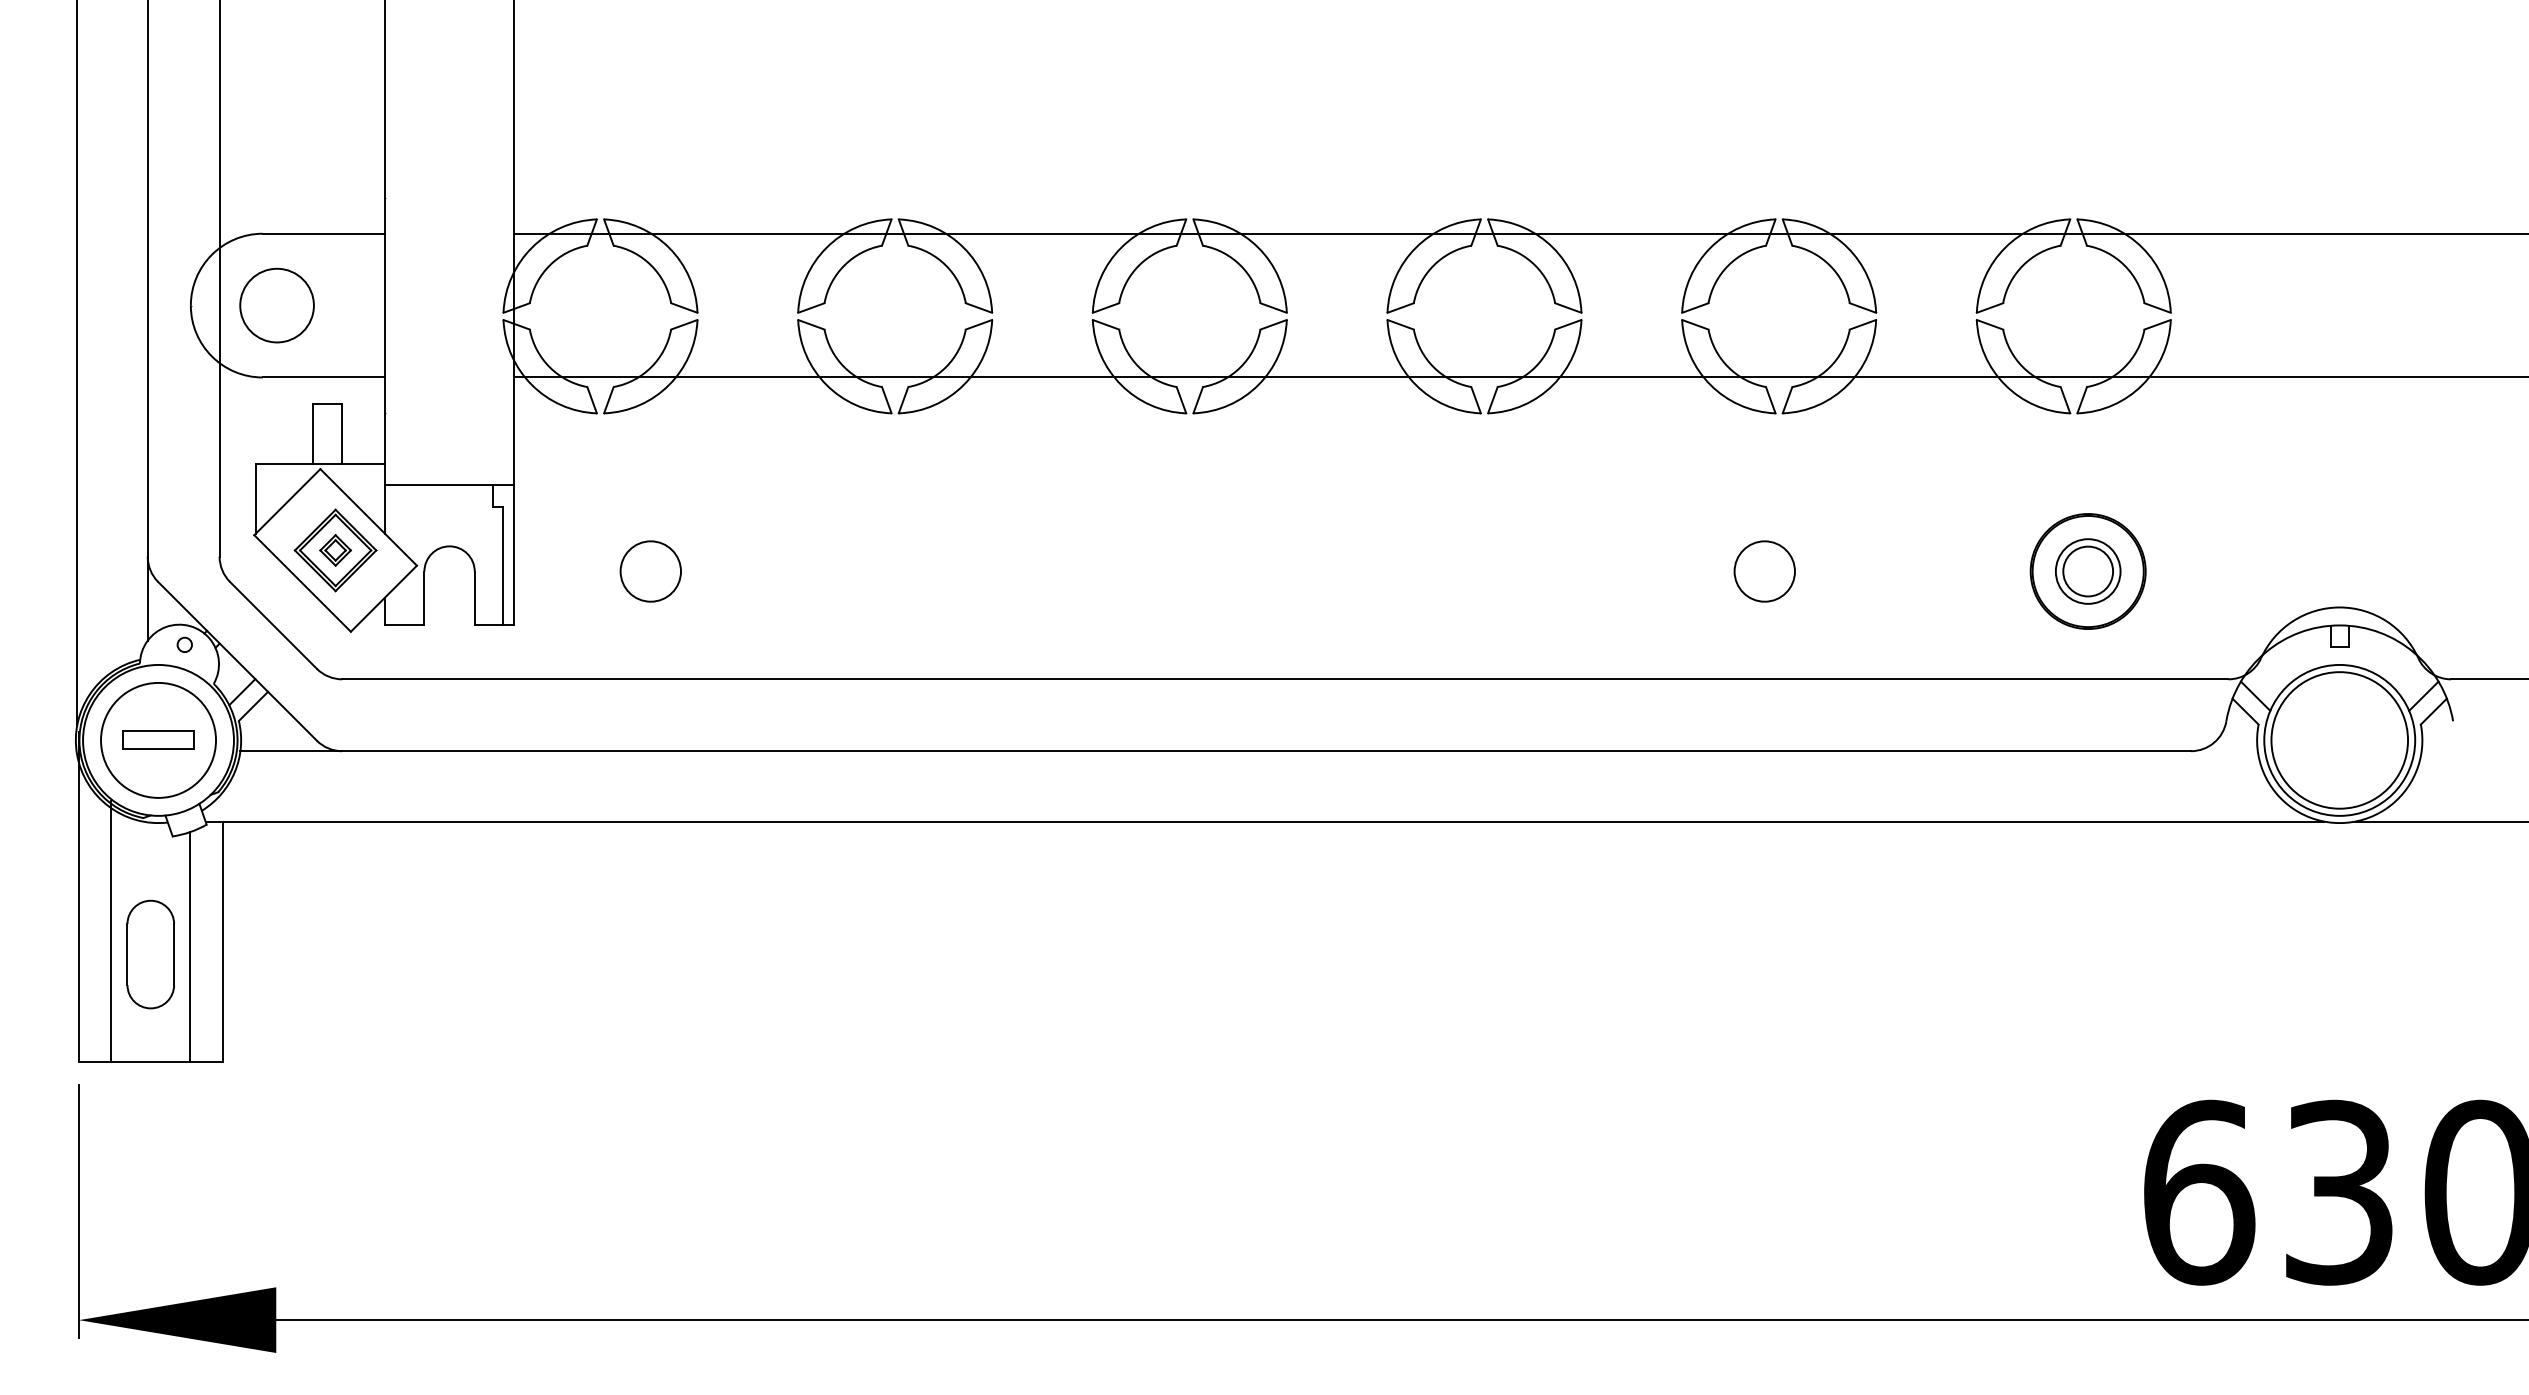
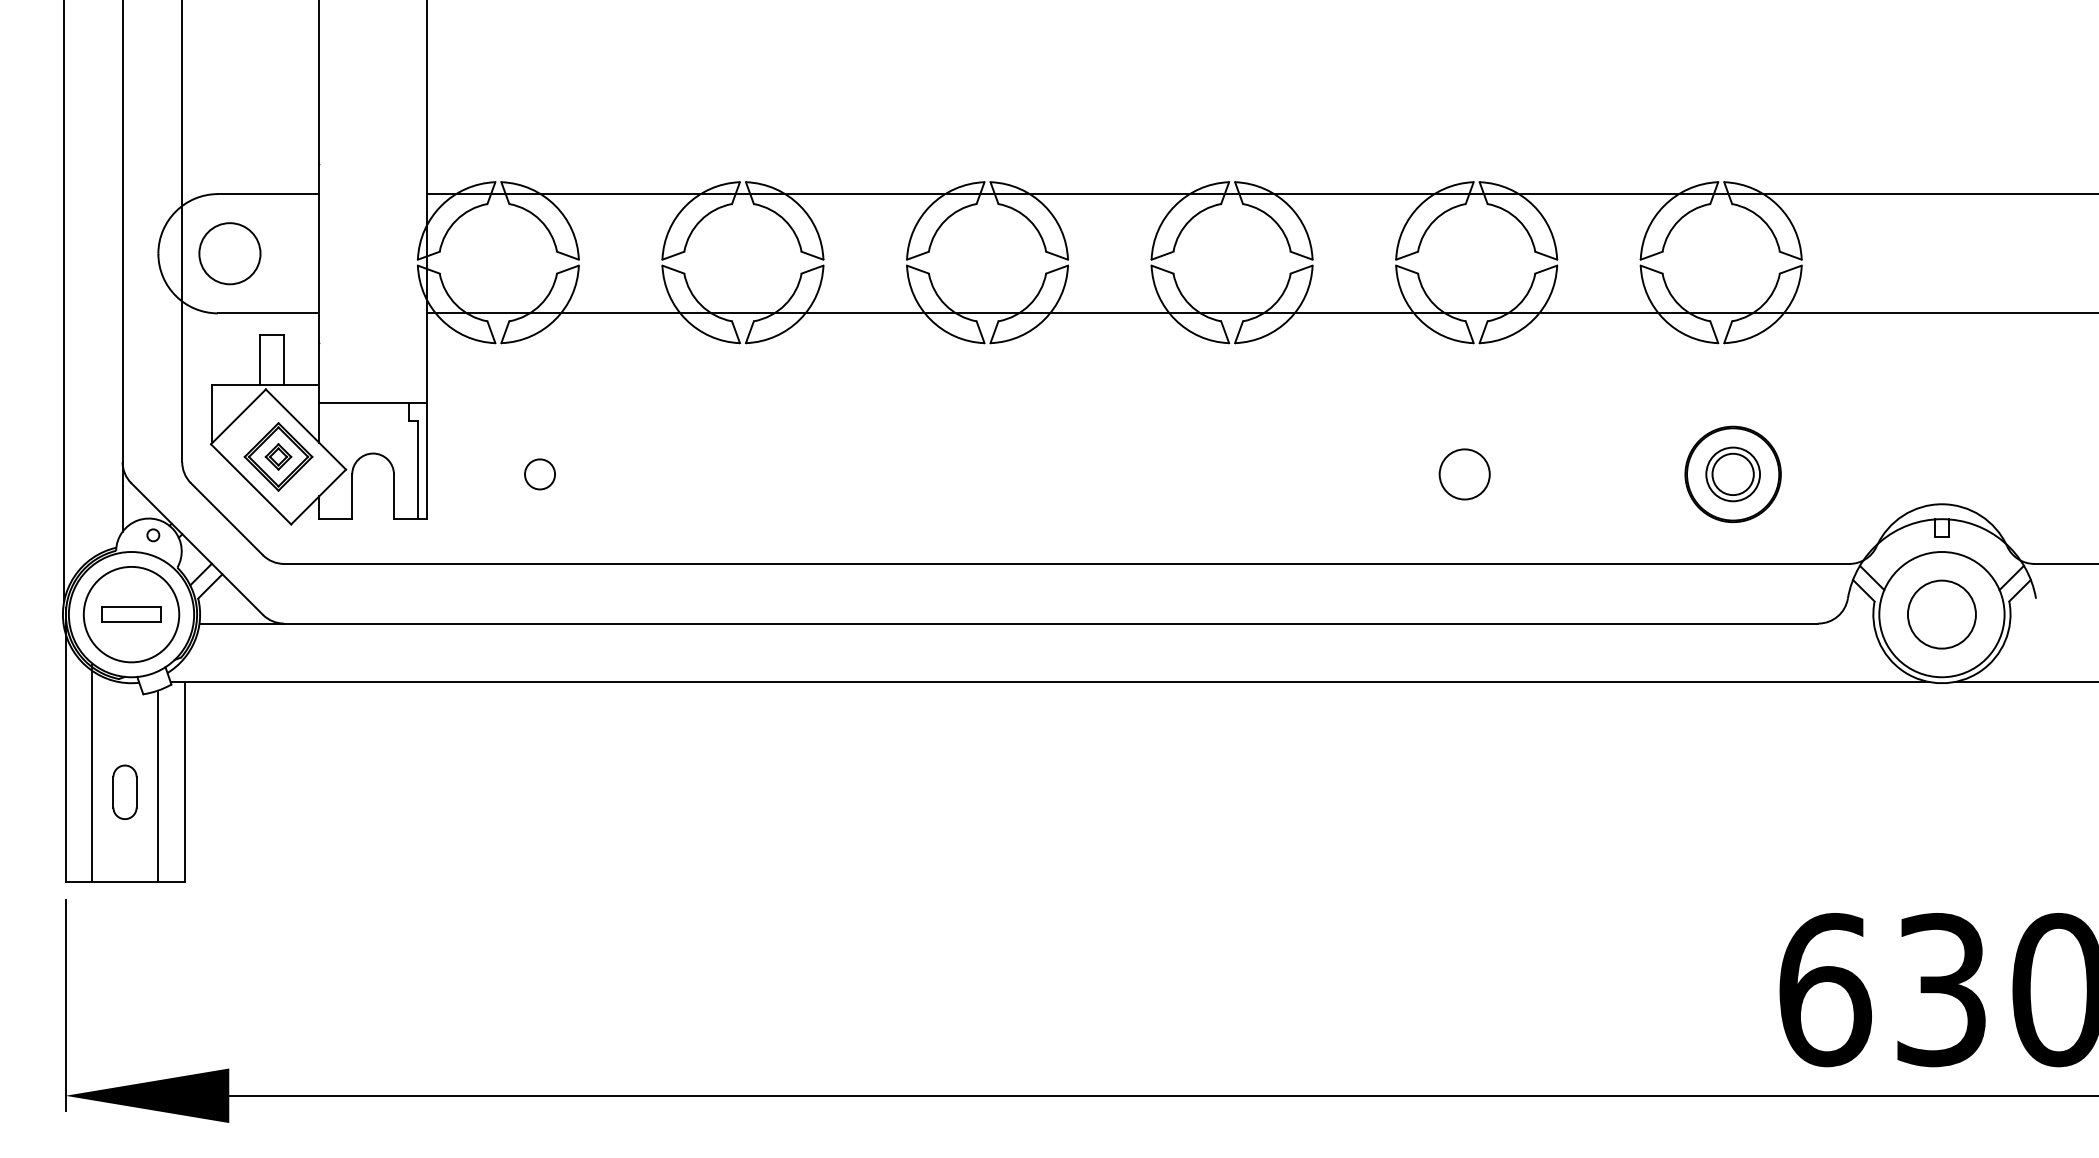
circle: (650, 571) -> (539, 474), size x0.6
circle: (2339, 740) -> (1941, 614), size x0.6
part: (150, 954) -> (124, 792), size x0.6

